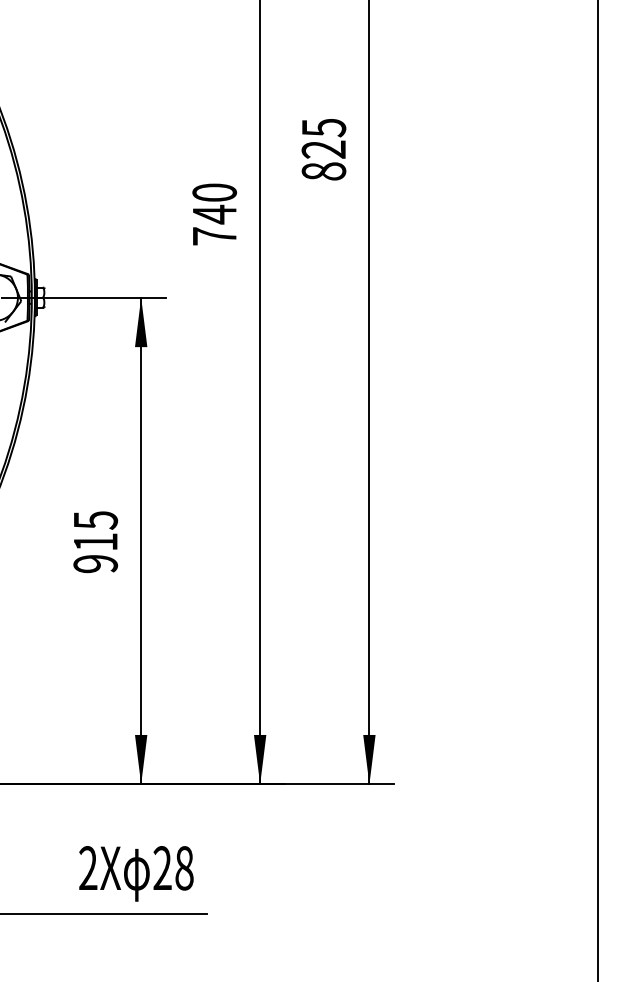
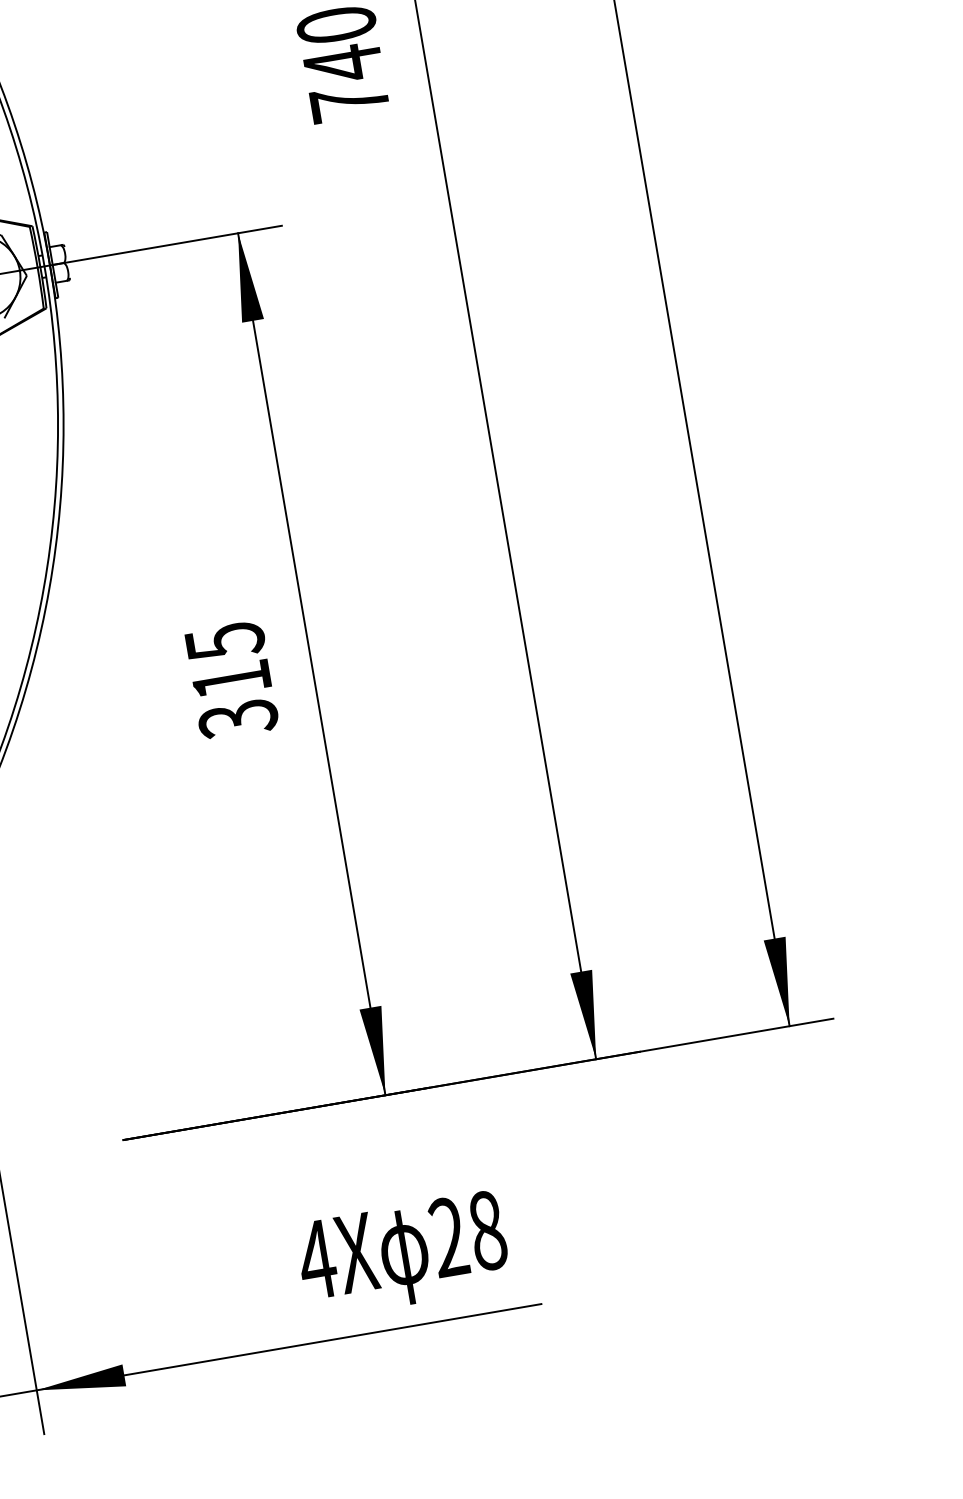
text: (95, 564) -> (237, 719), 915 -> 315
text: (88, 867) -> (317, 1258), 2X -> 4X

